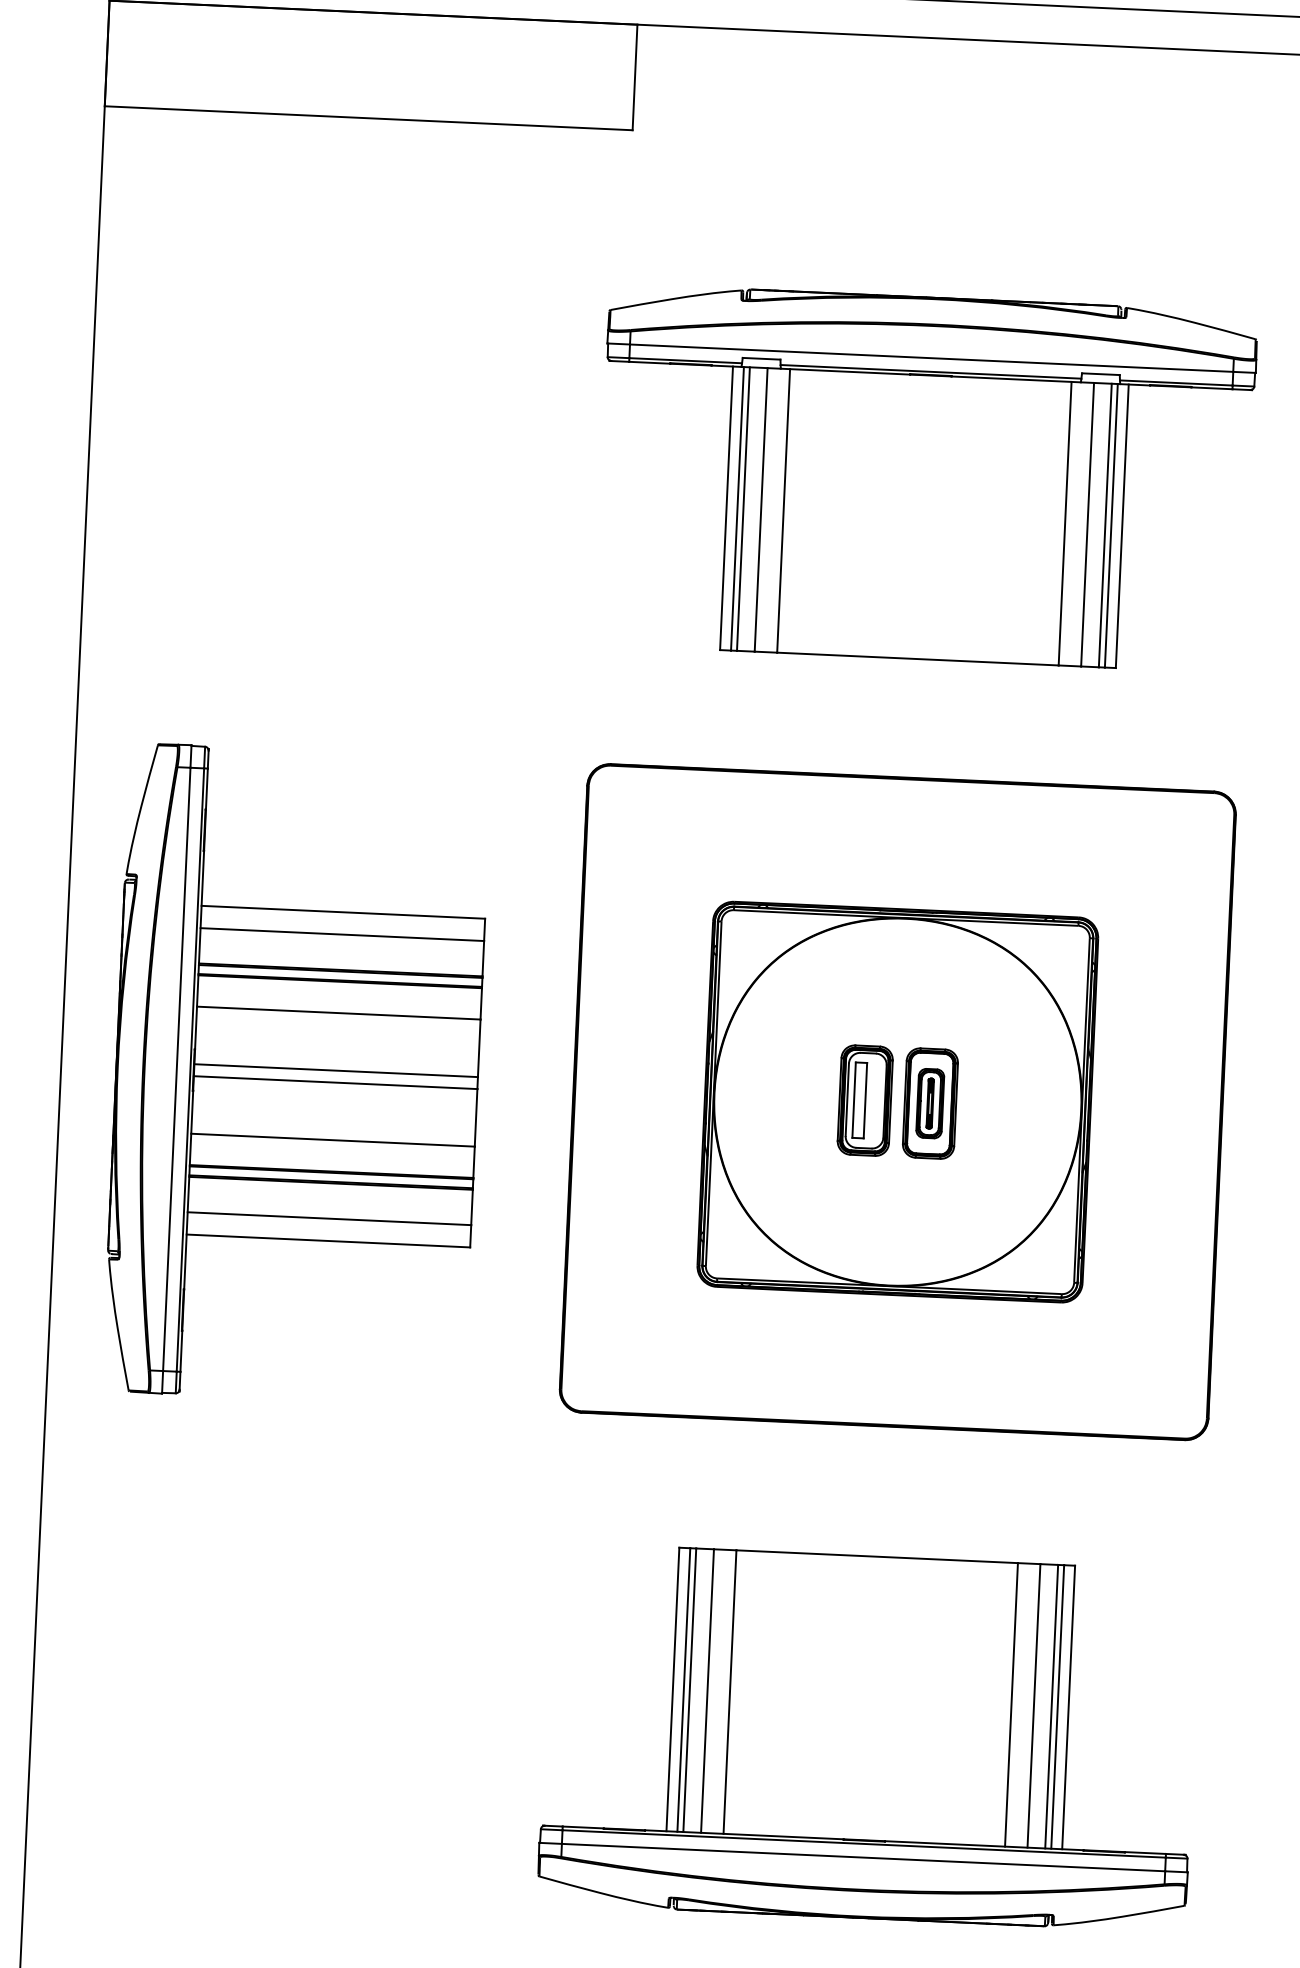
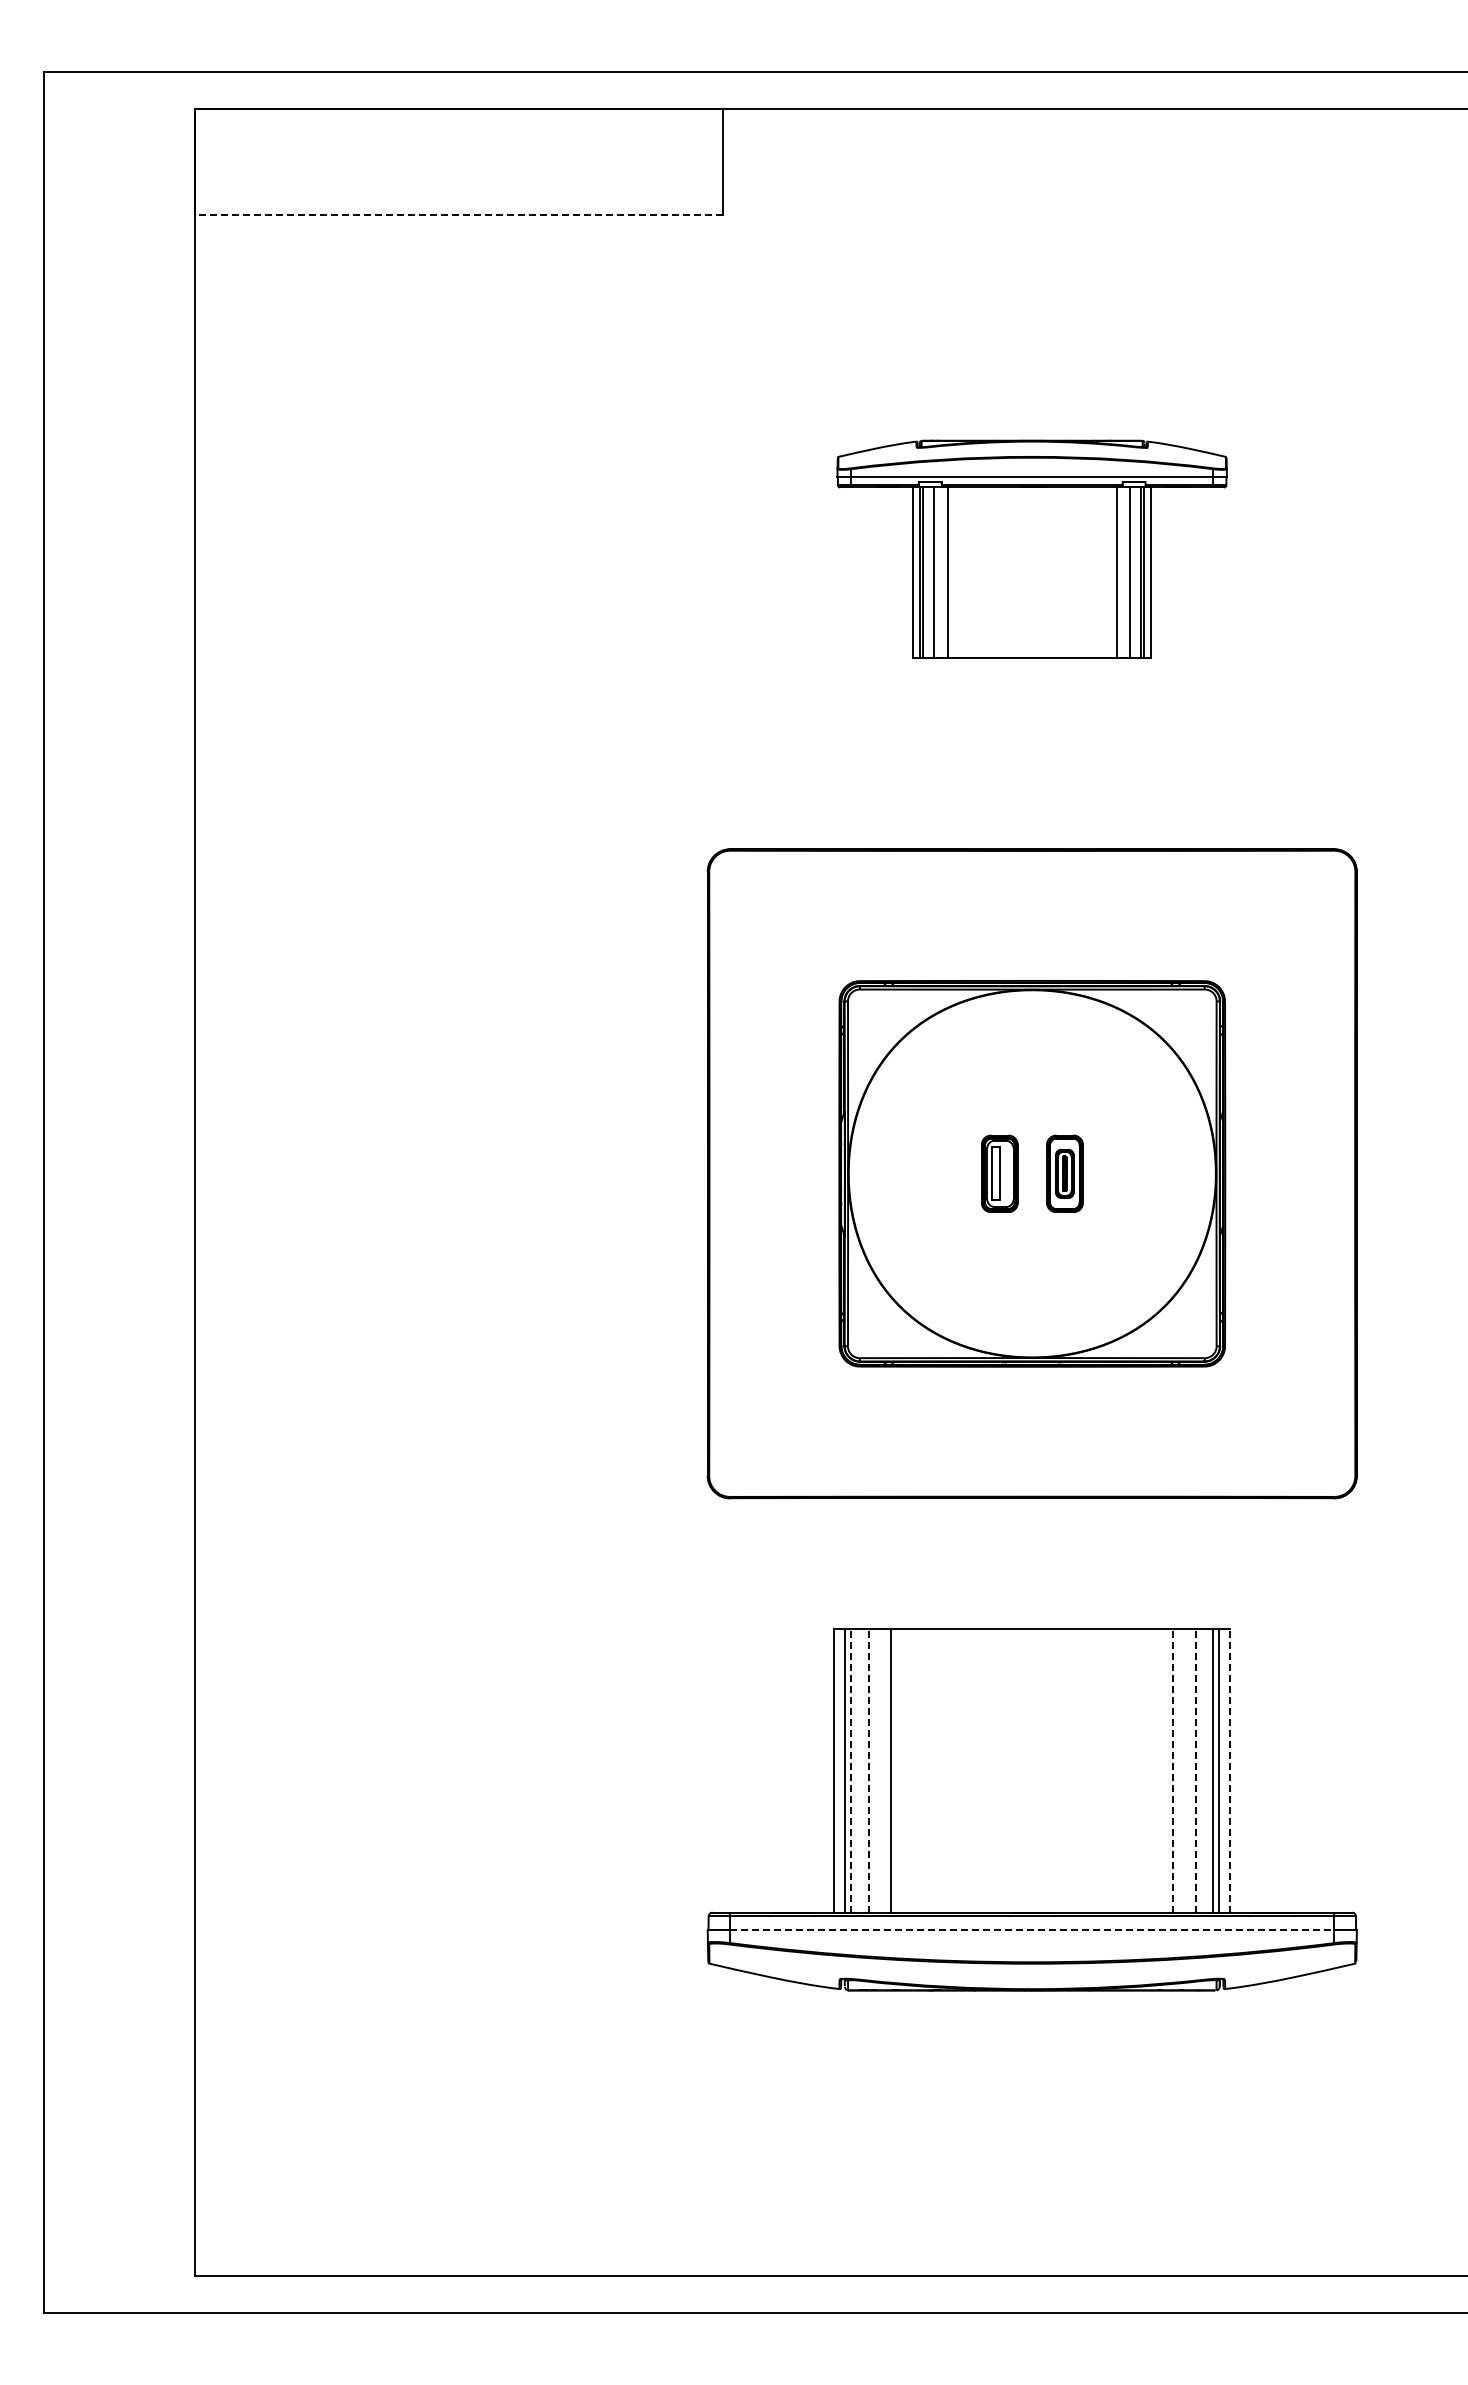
line: (368, 117) -> (458, 214), solid -> dashed
part: (925, 477) -> (1031, 548), size x0.6
part: (296, 1074) -> (430, 1173), removed
part: (865, 1100) -> (999, 1173), size x0.7
part: (930, 1103) -> (1064, 1173), size x0.7
line: (690, 1689) -> (851, 1770), solid -> dashed
line: (707, 1690) -> (868, 1770), solid -> dashed
line: (1011, 1704) -> (1173, 1770), solid -> dashed
line: (1033, 1705) -> (1195, 1770), solid -> dashed
line: (1068, 1707) -> (1230, 1770), solid -> dashed
line: (863, 1858) -> (1032, 1930), solid -> dashed

